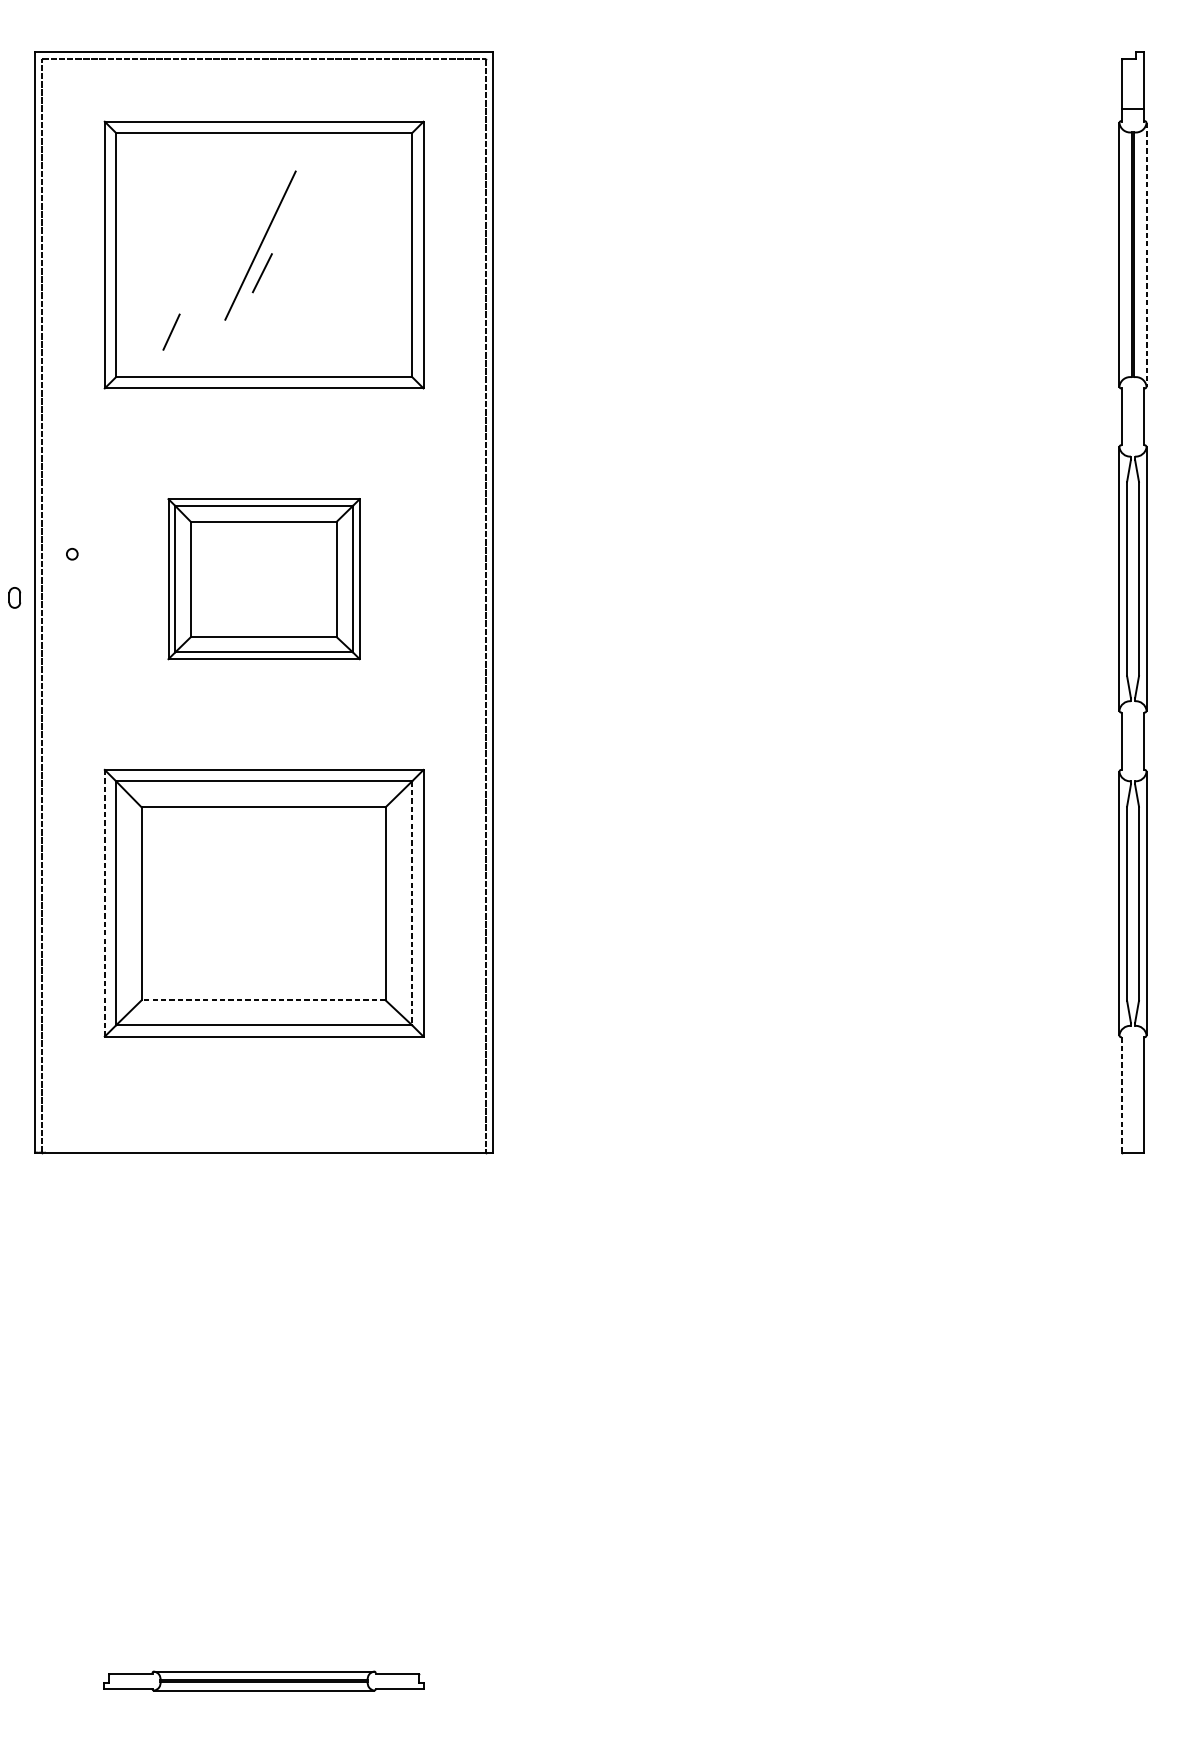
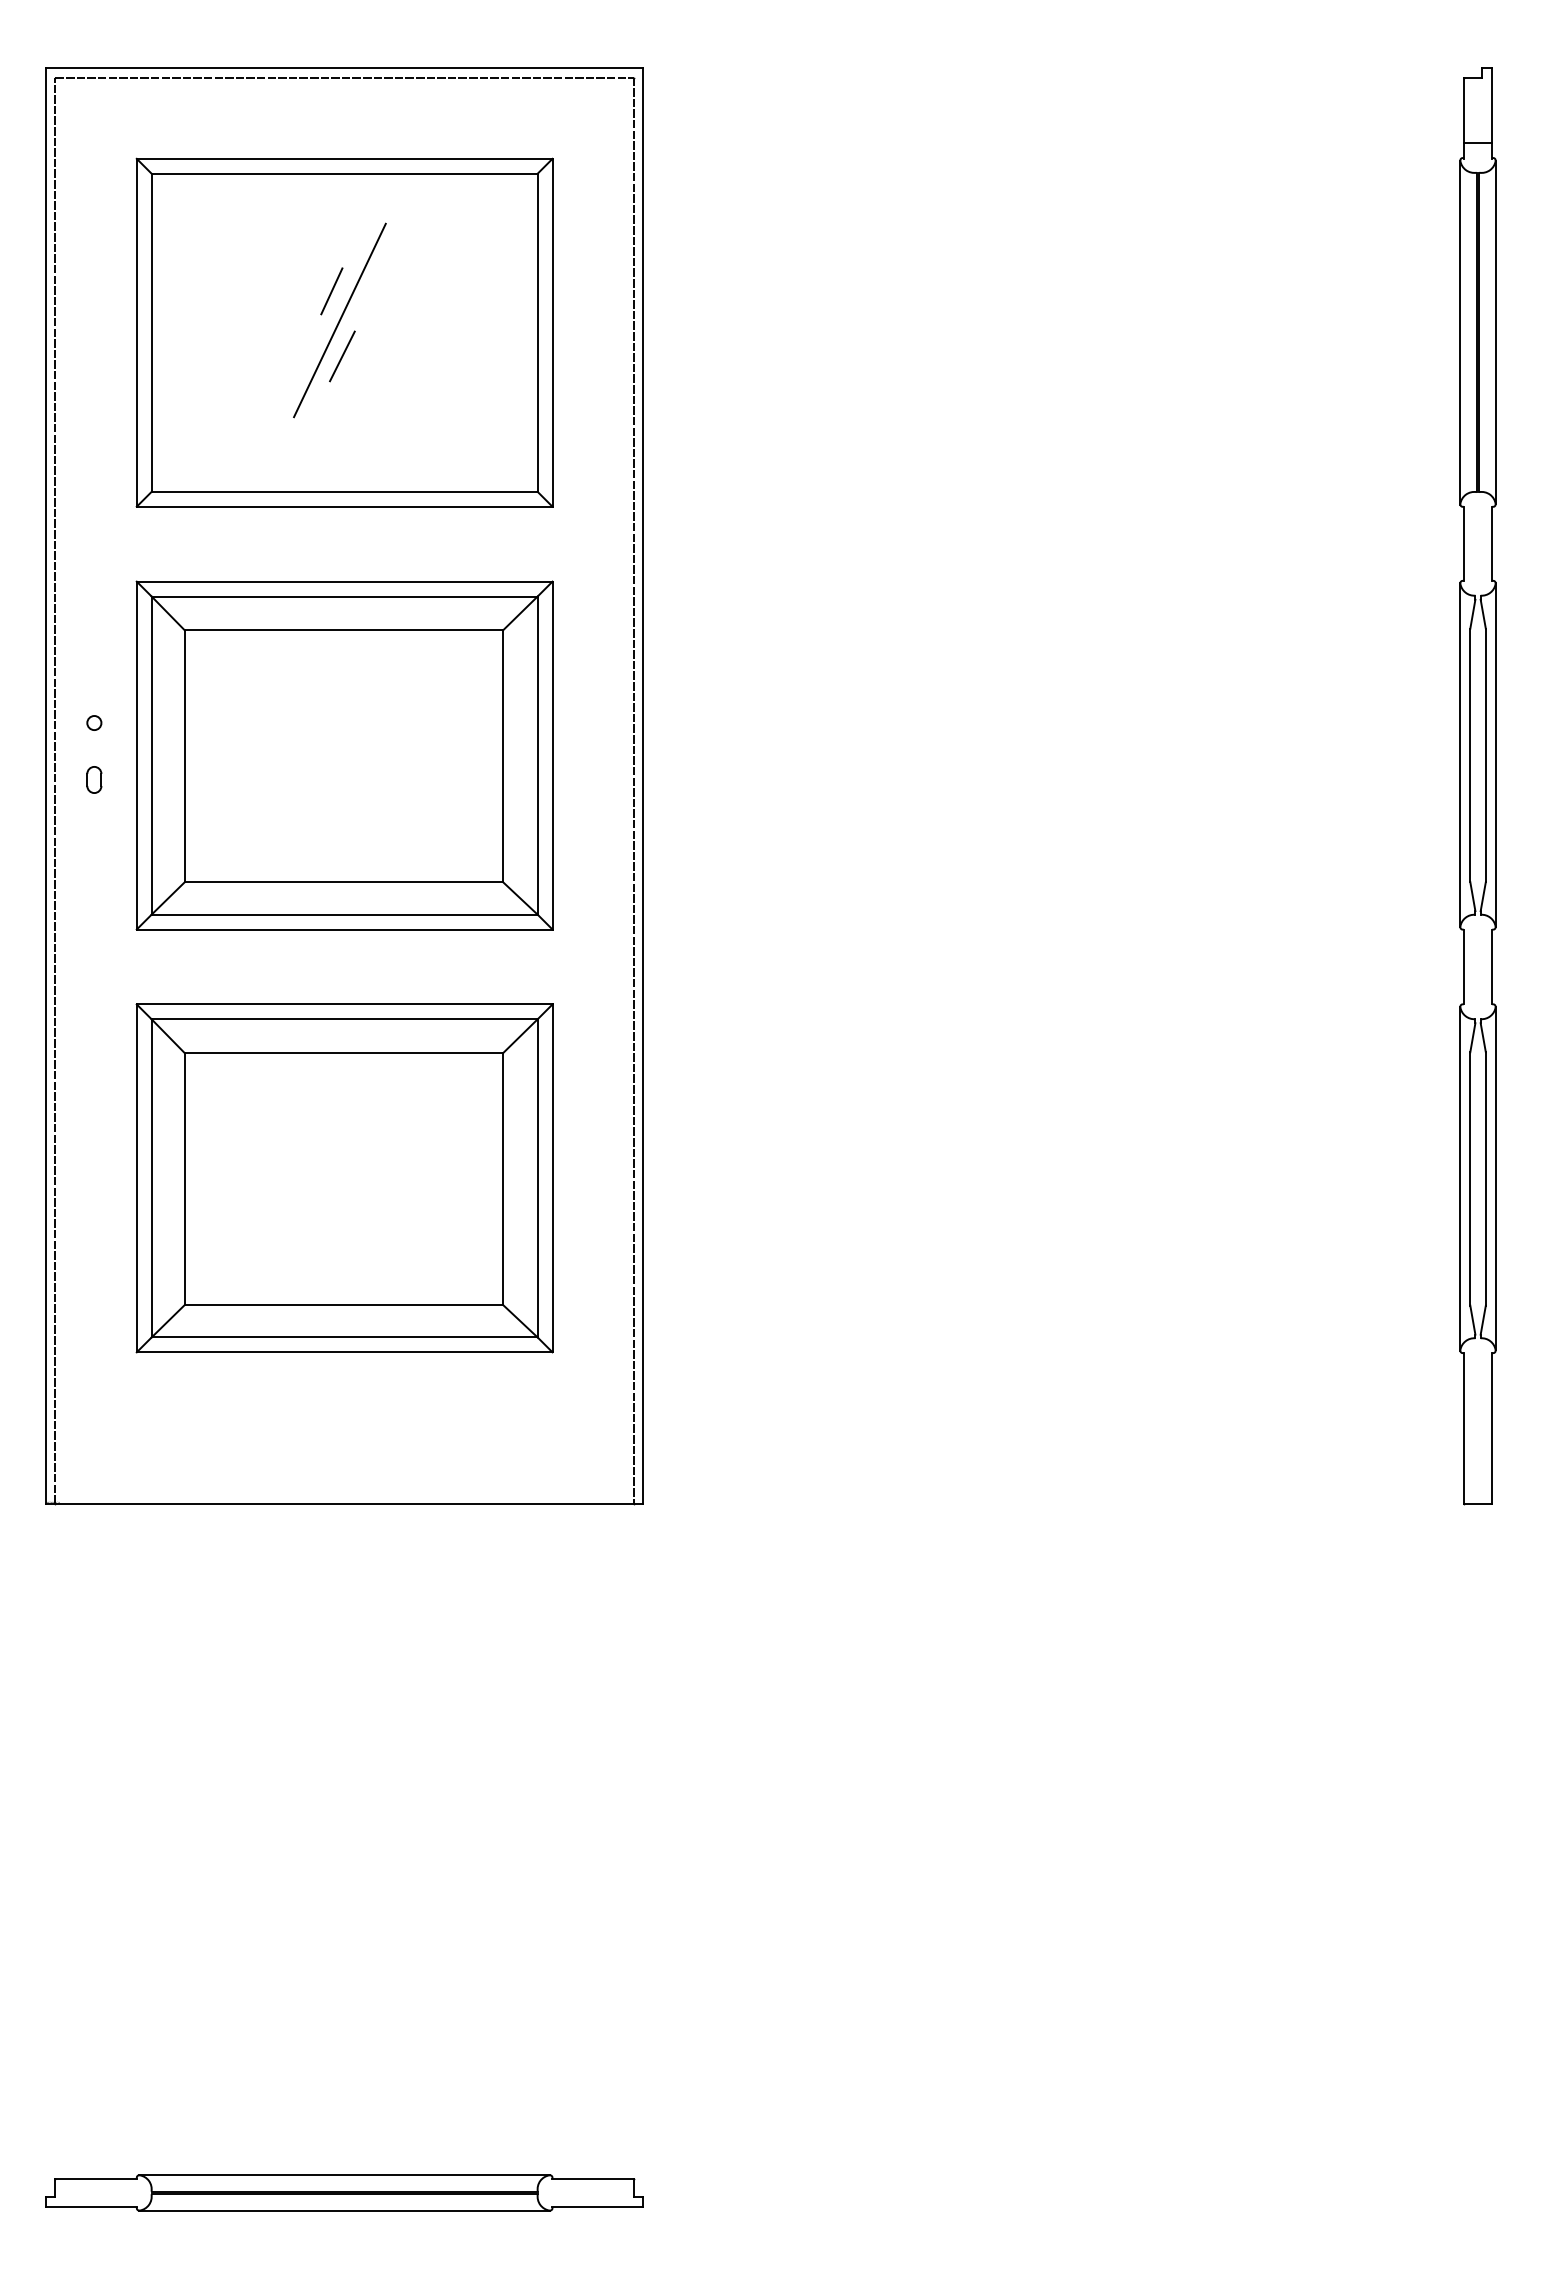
line: (1146, 254) -> (1495, 332), dashed -> solid
line: (171, 332) -> (331, 291), moved
part: (264, 579) -> (344, 755), size x1.67
part: (14, 597) -> (94, 779), moved
line: (104, 903) -> (136, 1178), dashed -> solid
line: (411, 903) -> (537, 1178), dashed -> solid
line: (263, 999) -> (343, 1304), dashed -> solid
line: (1121, 1095) -> (1463, 1428), dashed -> solid
part: (264, 1680) -> (344, 2192), size x1.43

